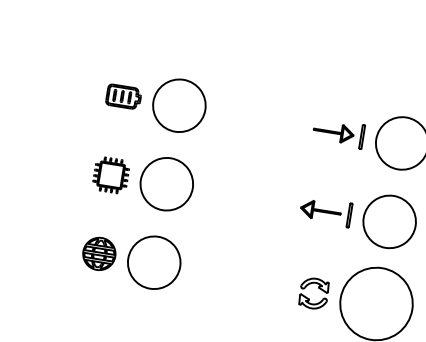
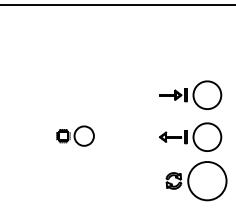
part: (156, 100) -> (75, 93), removed
part: (143, 179) -> (75, 135), size x0.7
part: (131, 257) -> (75, 177), removed

